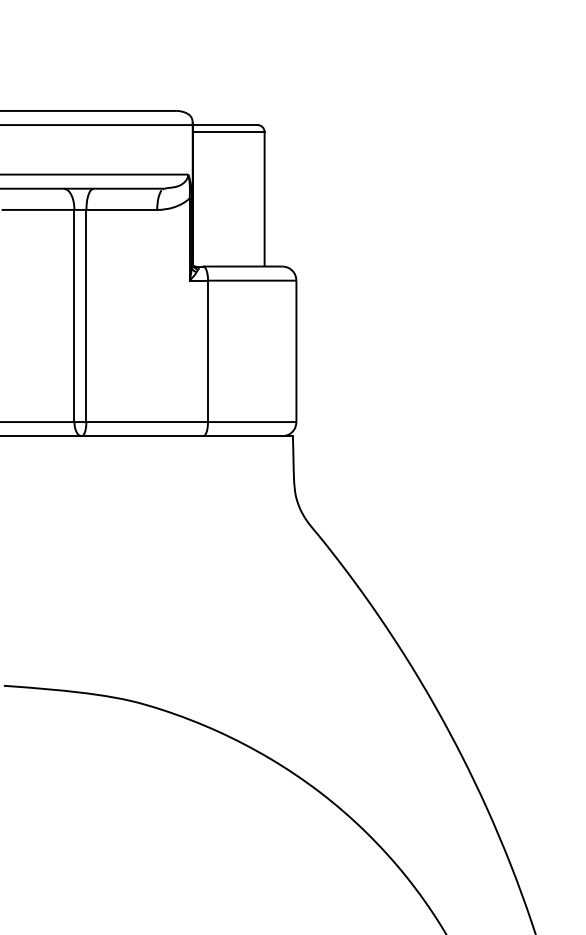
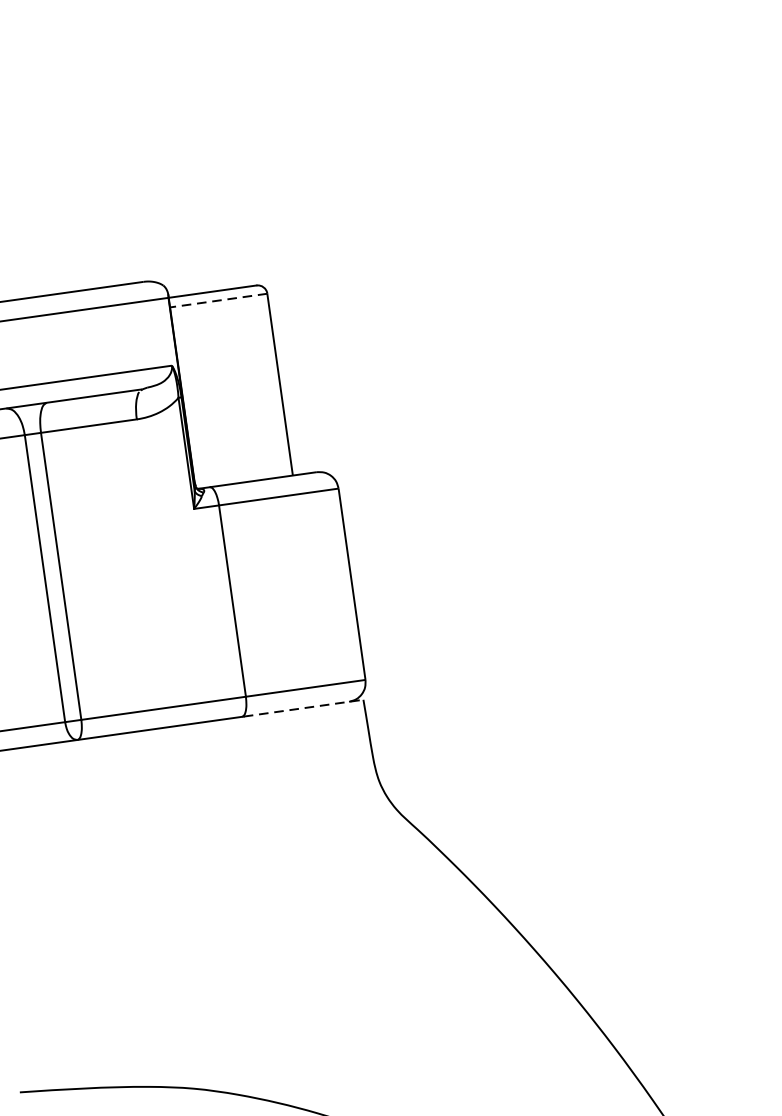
line: (228, 132) -> (218, 301), solid -> dashed
line: (249, 436) -> (304, 708), solid -> dashed

